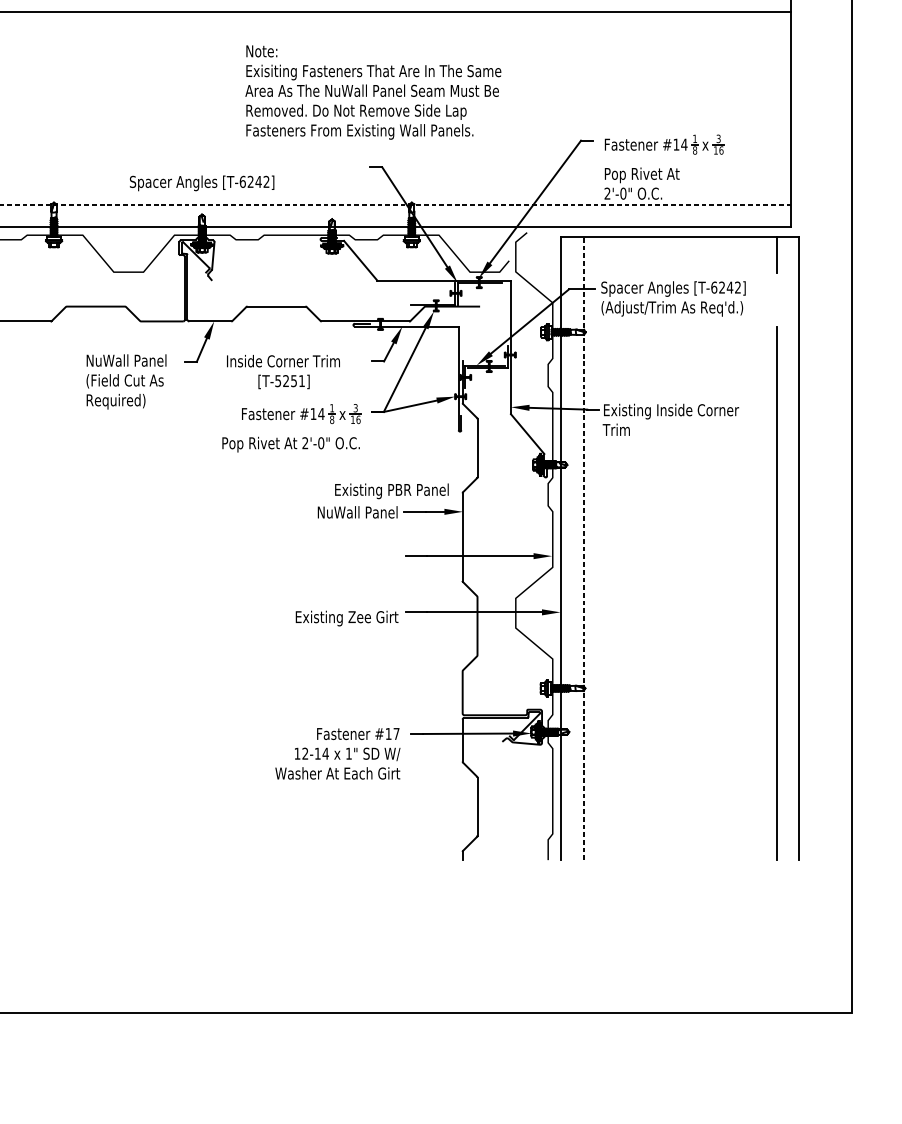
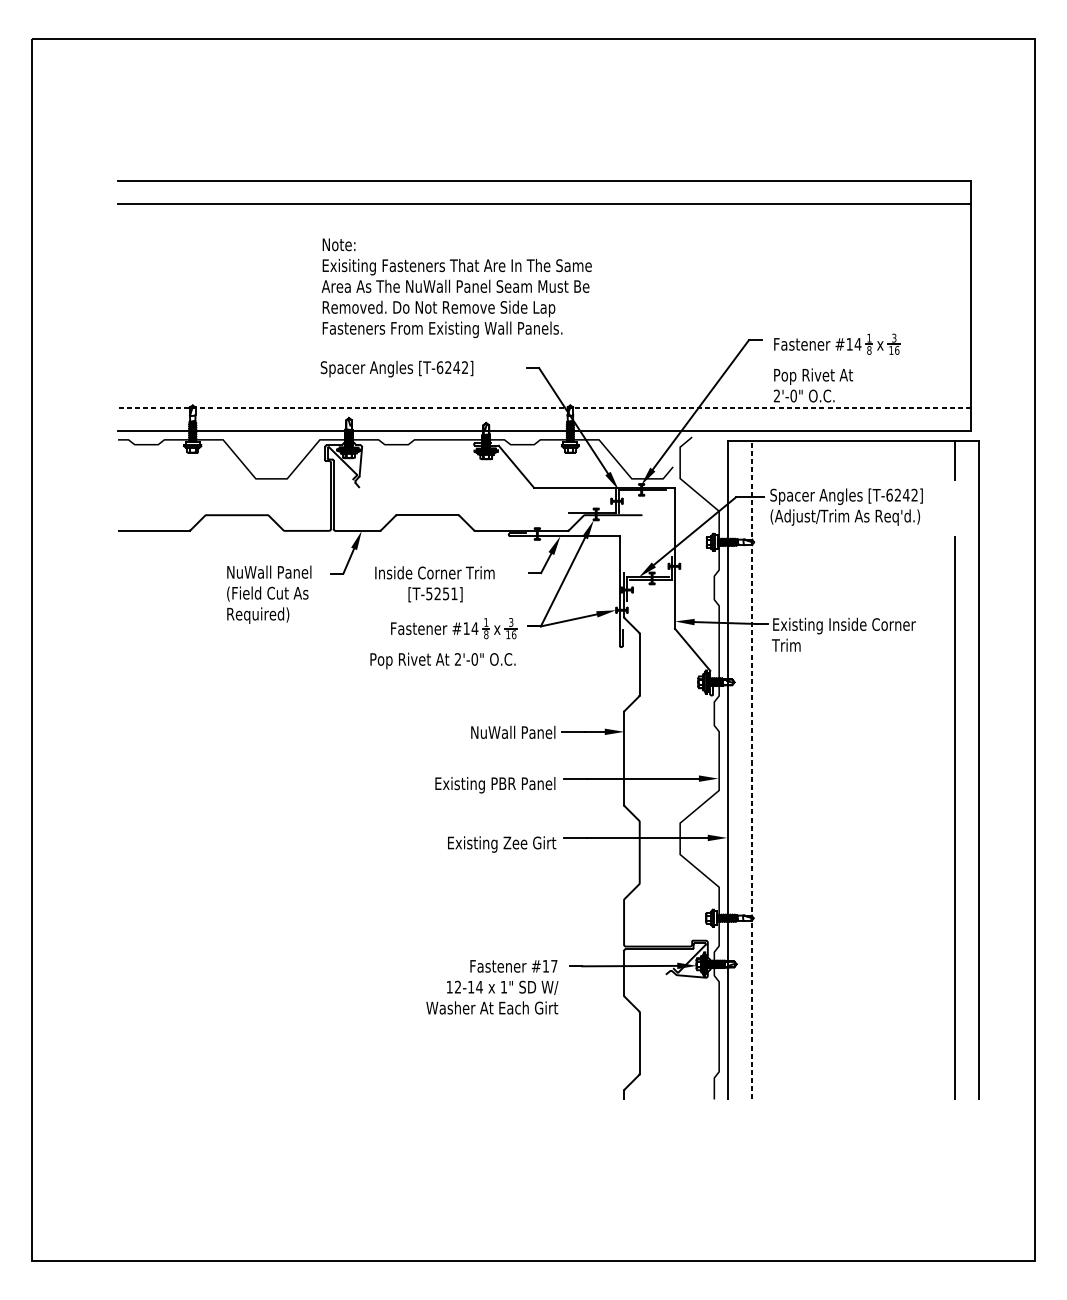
text: (373, 92) -> (456, 288), moved
text: (201, 182) -> (396, 368), moved
text: (392, 491) -> (495, 785), moved

